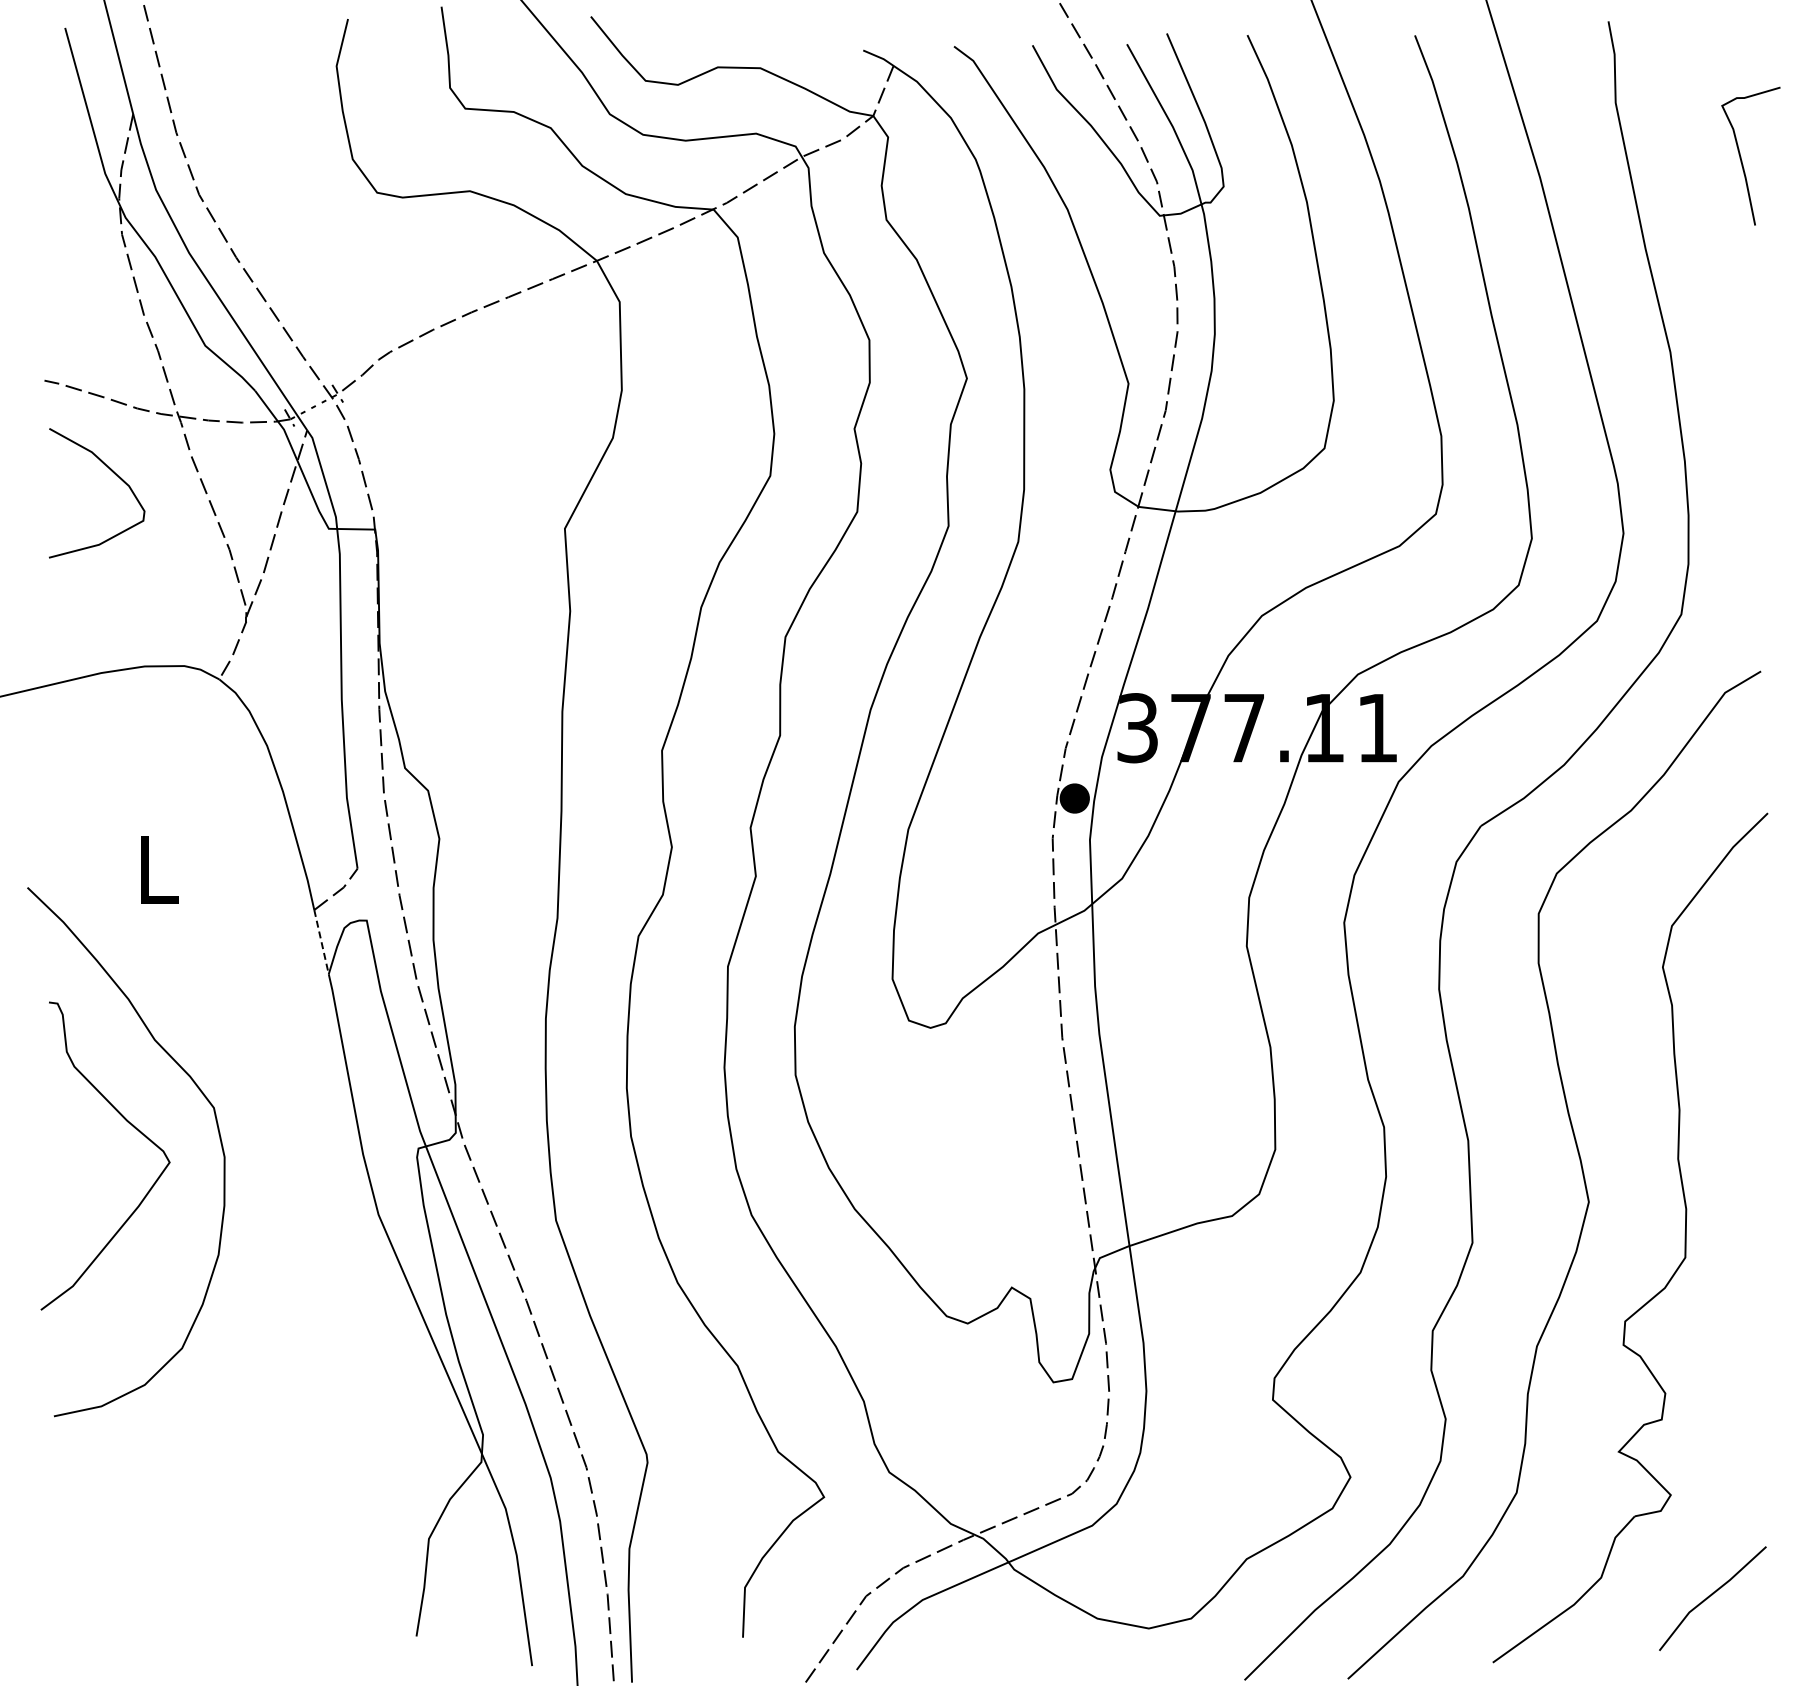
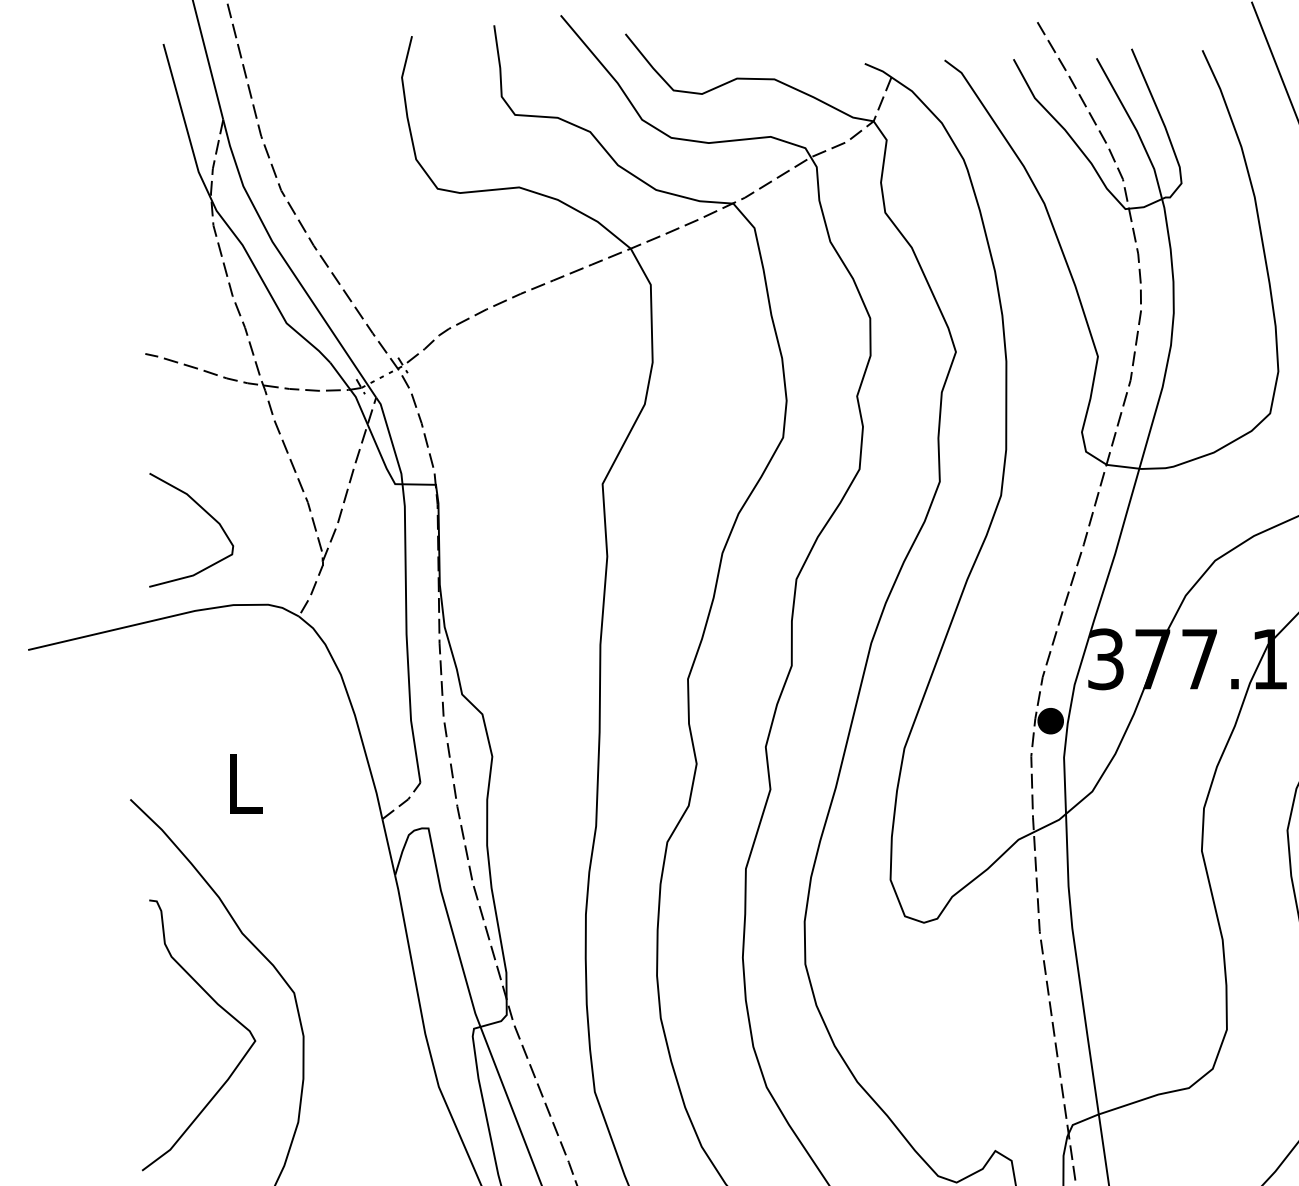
curve: (115, 475) -> (207, 514), moved
line: (321, 942) -> (388, 847), dashed -> solid

